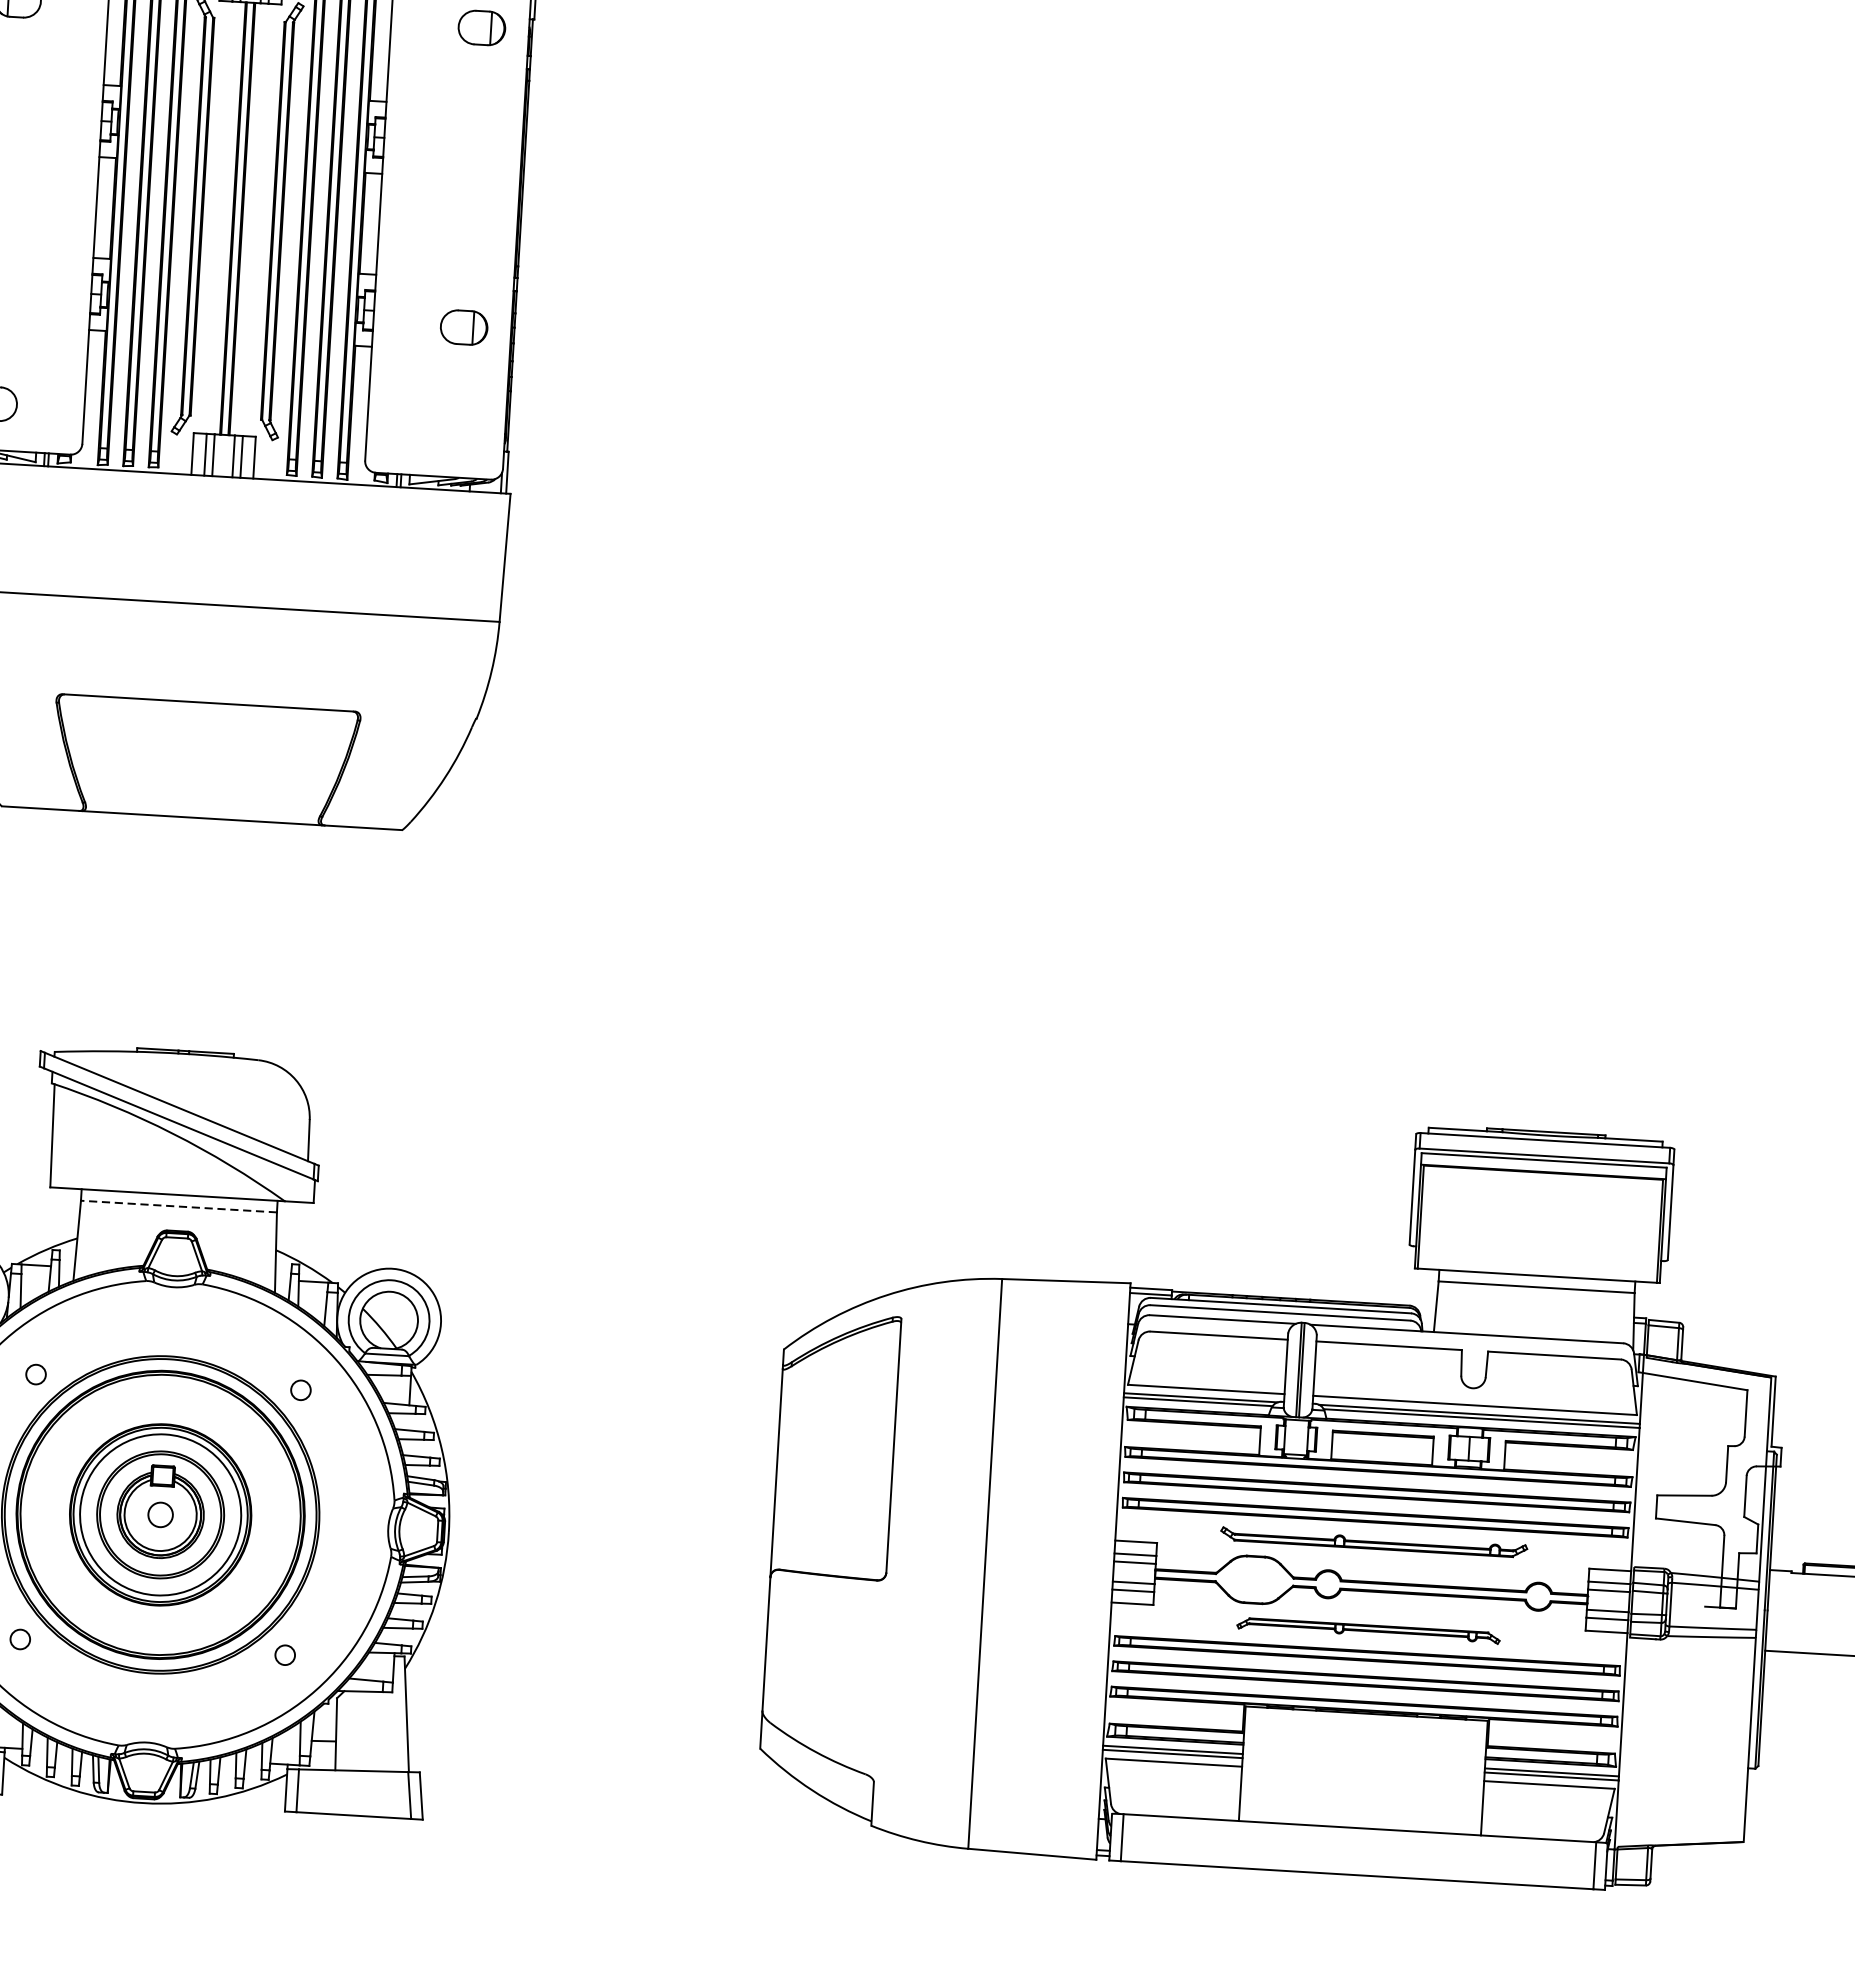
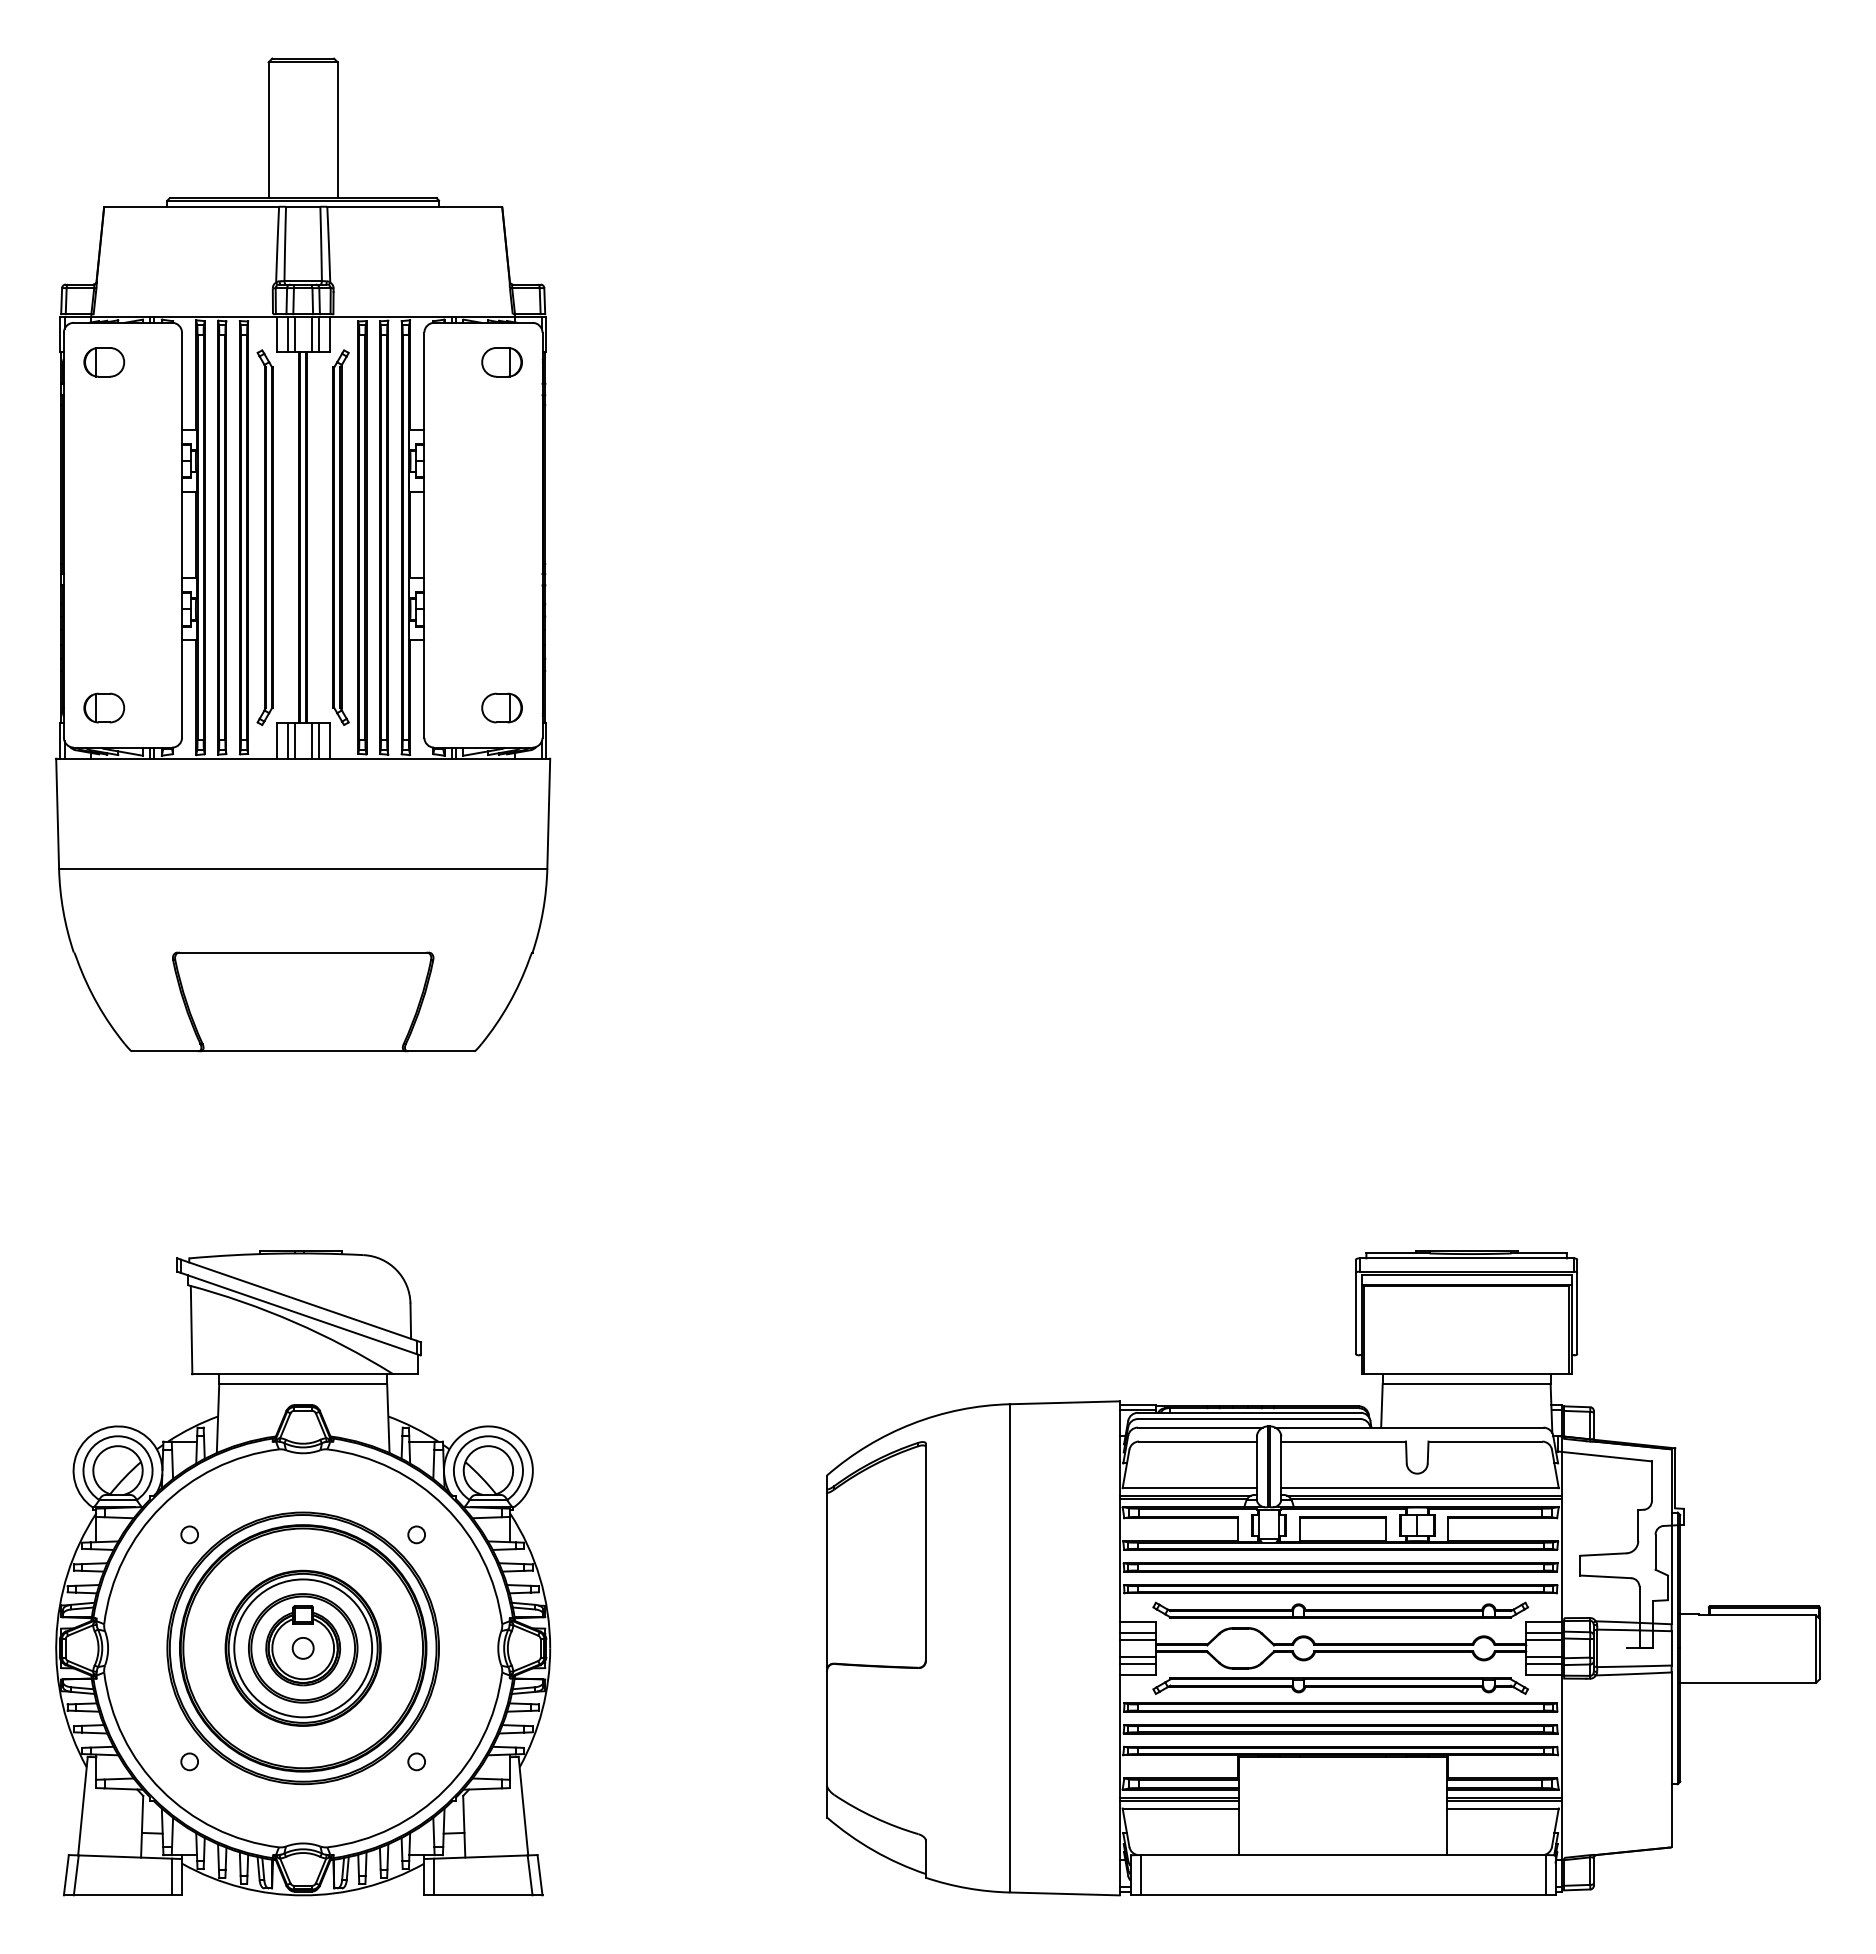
part: (463, 326) -> (501, 707), moved
line: (179, 1207) -> (303, 1384), dashed -> solid
part: (1373, 1541) -> (1340, 1609), size x1.43
part: (1368, 1630) -> (1340, 1685), size x1.67

